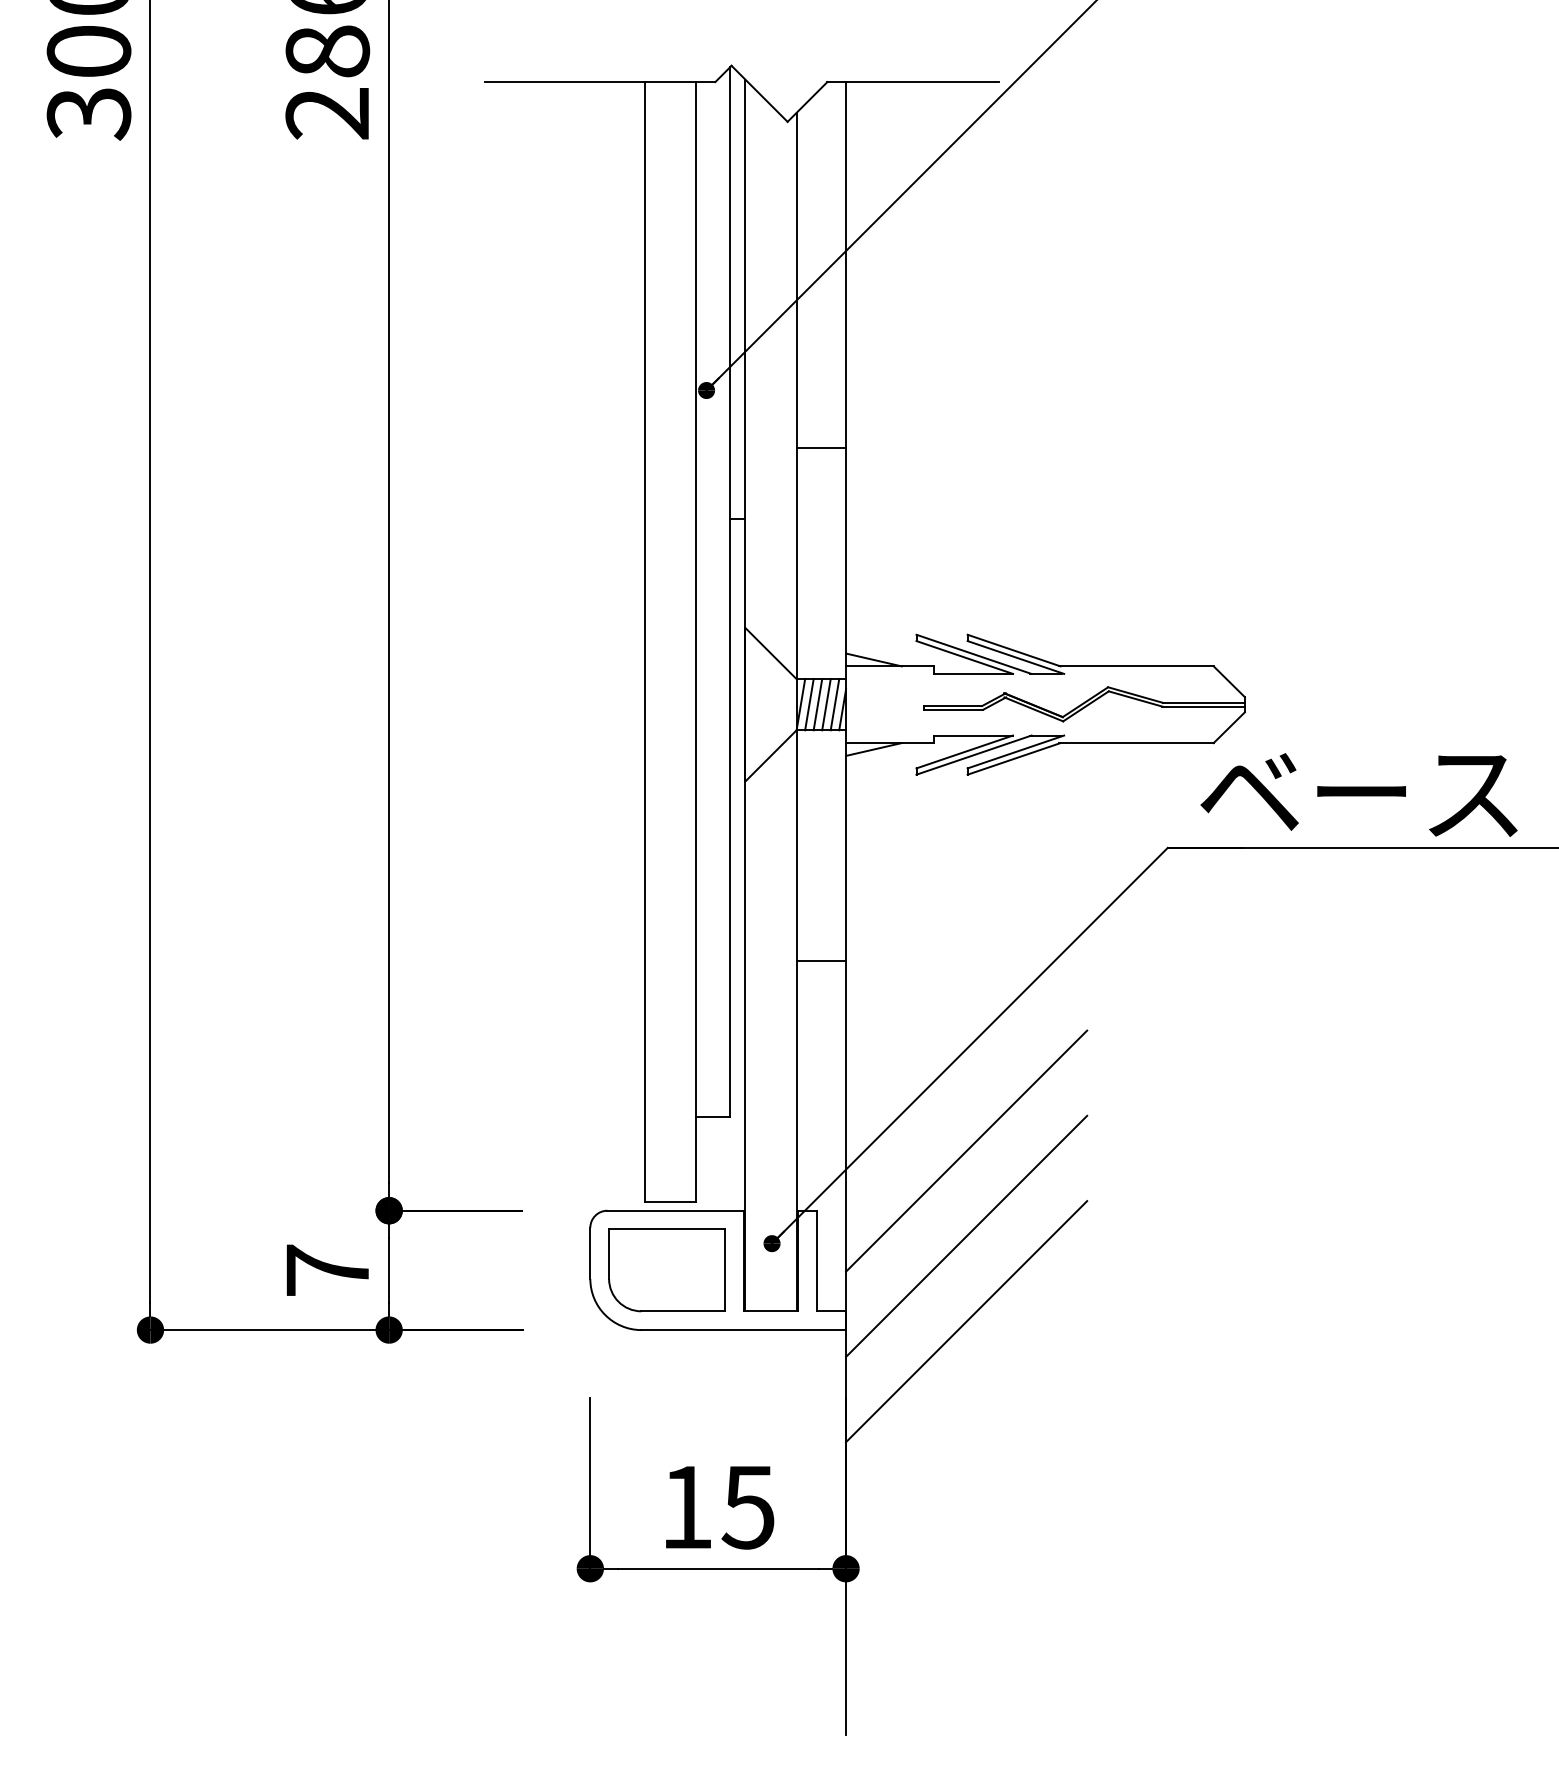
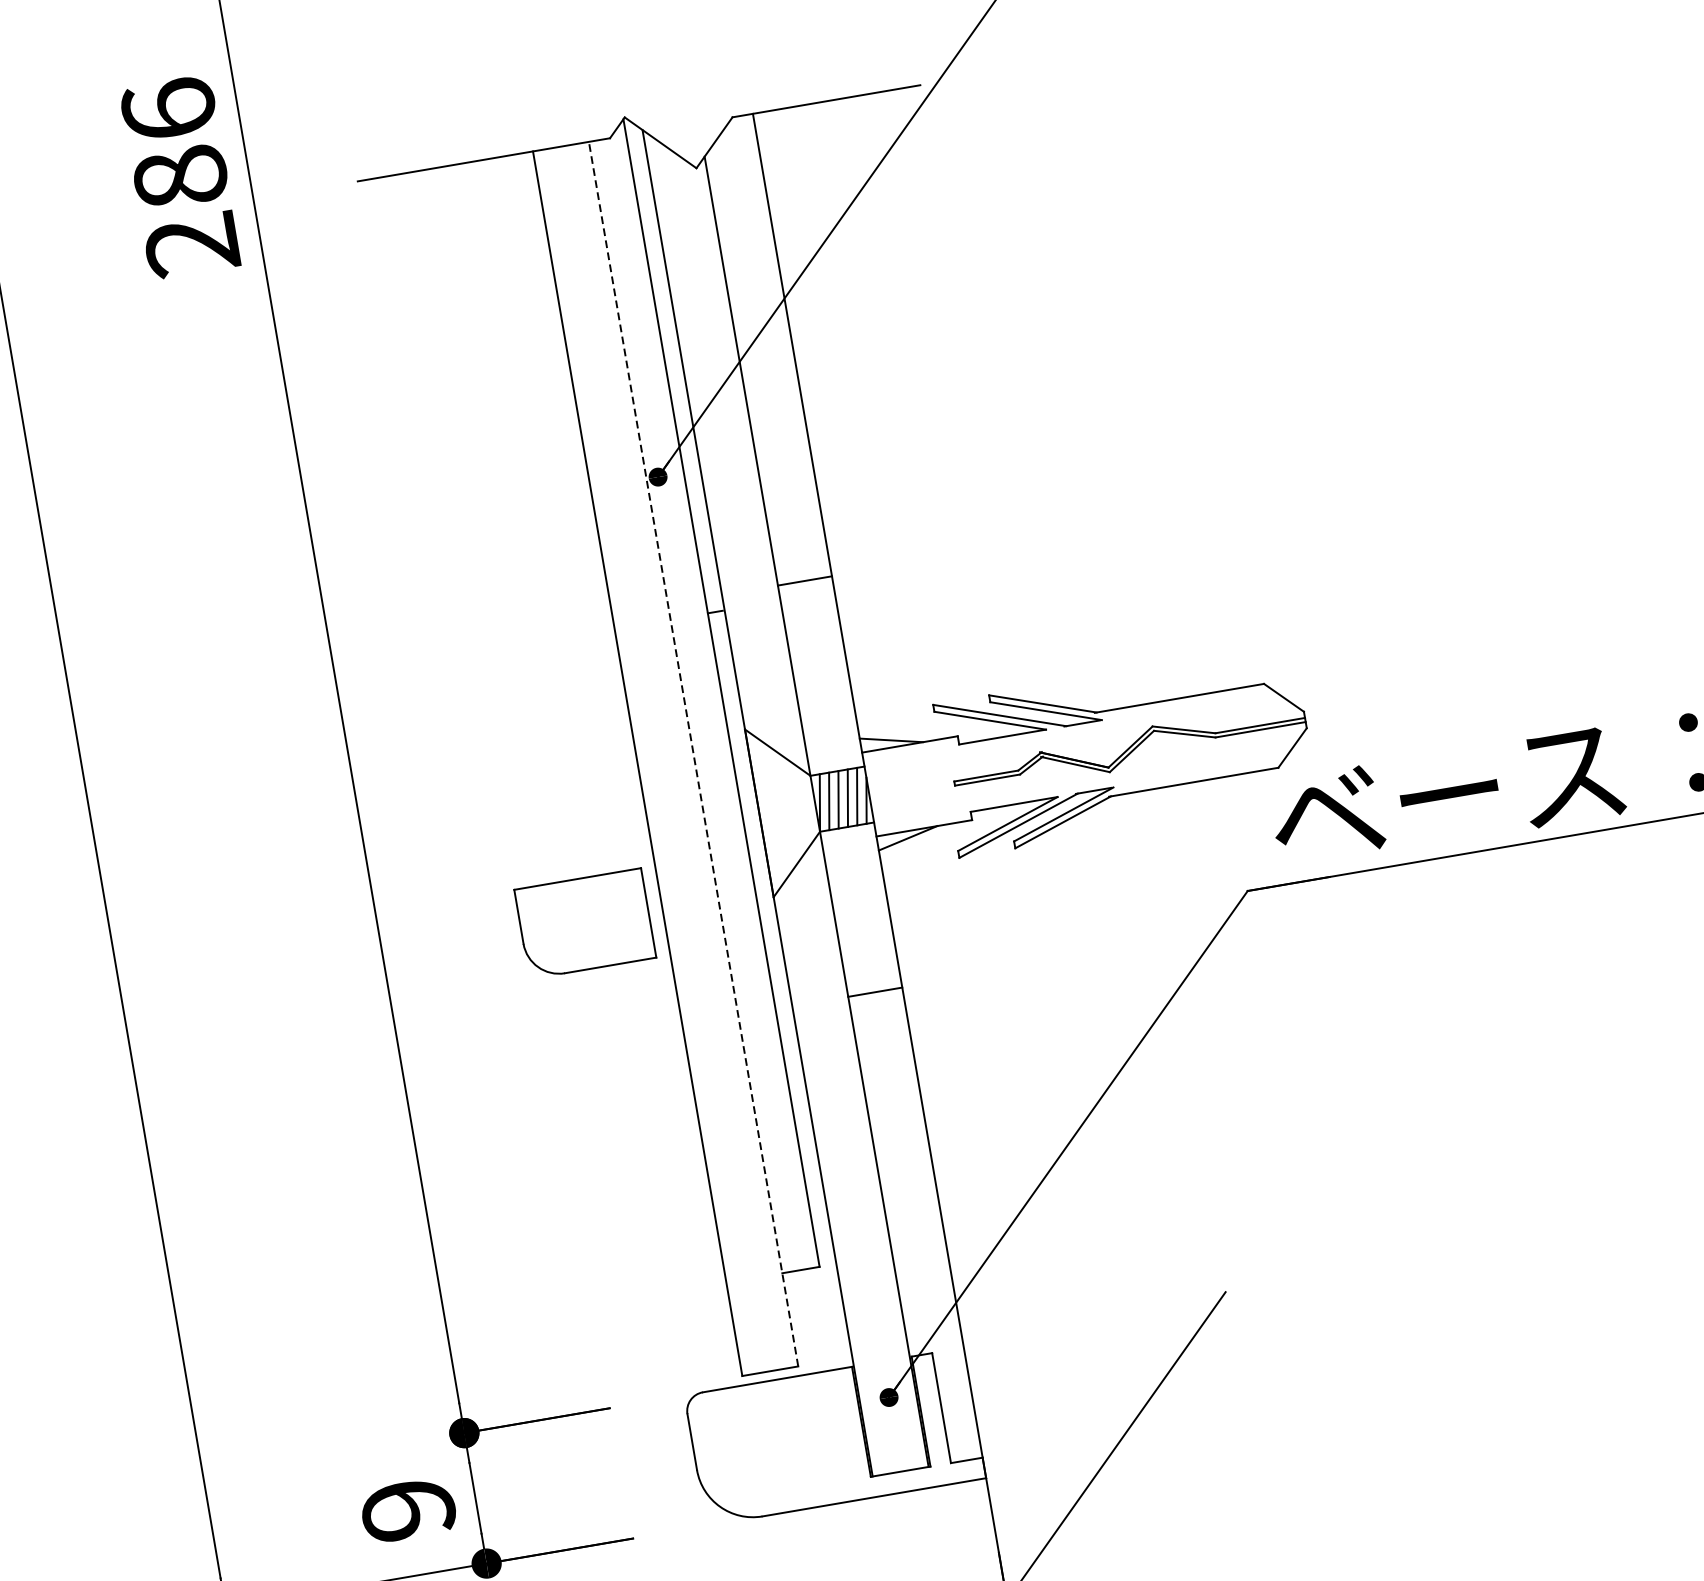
line: (821, 448) -> (805, 581), moved
line: (696, 641) -> (693, 753), solid -> dashed
line: (821, 961) -> (875, 992), moved
line: (966, 1150) -> (1084, 1259), removed
line: (966, 1235) -> (1100, 1352), removed
text: (327, 1270) -> (408, 1509), 7 -> 9
part: (666, 1270) -> (584, 923), moved

